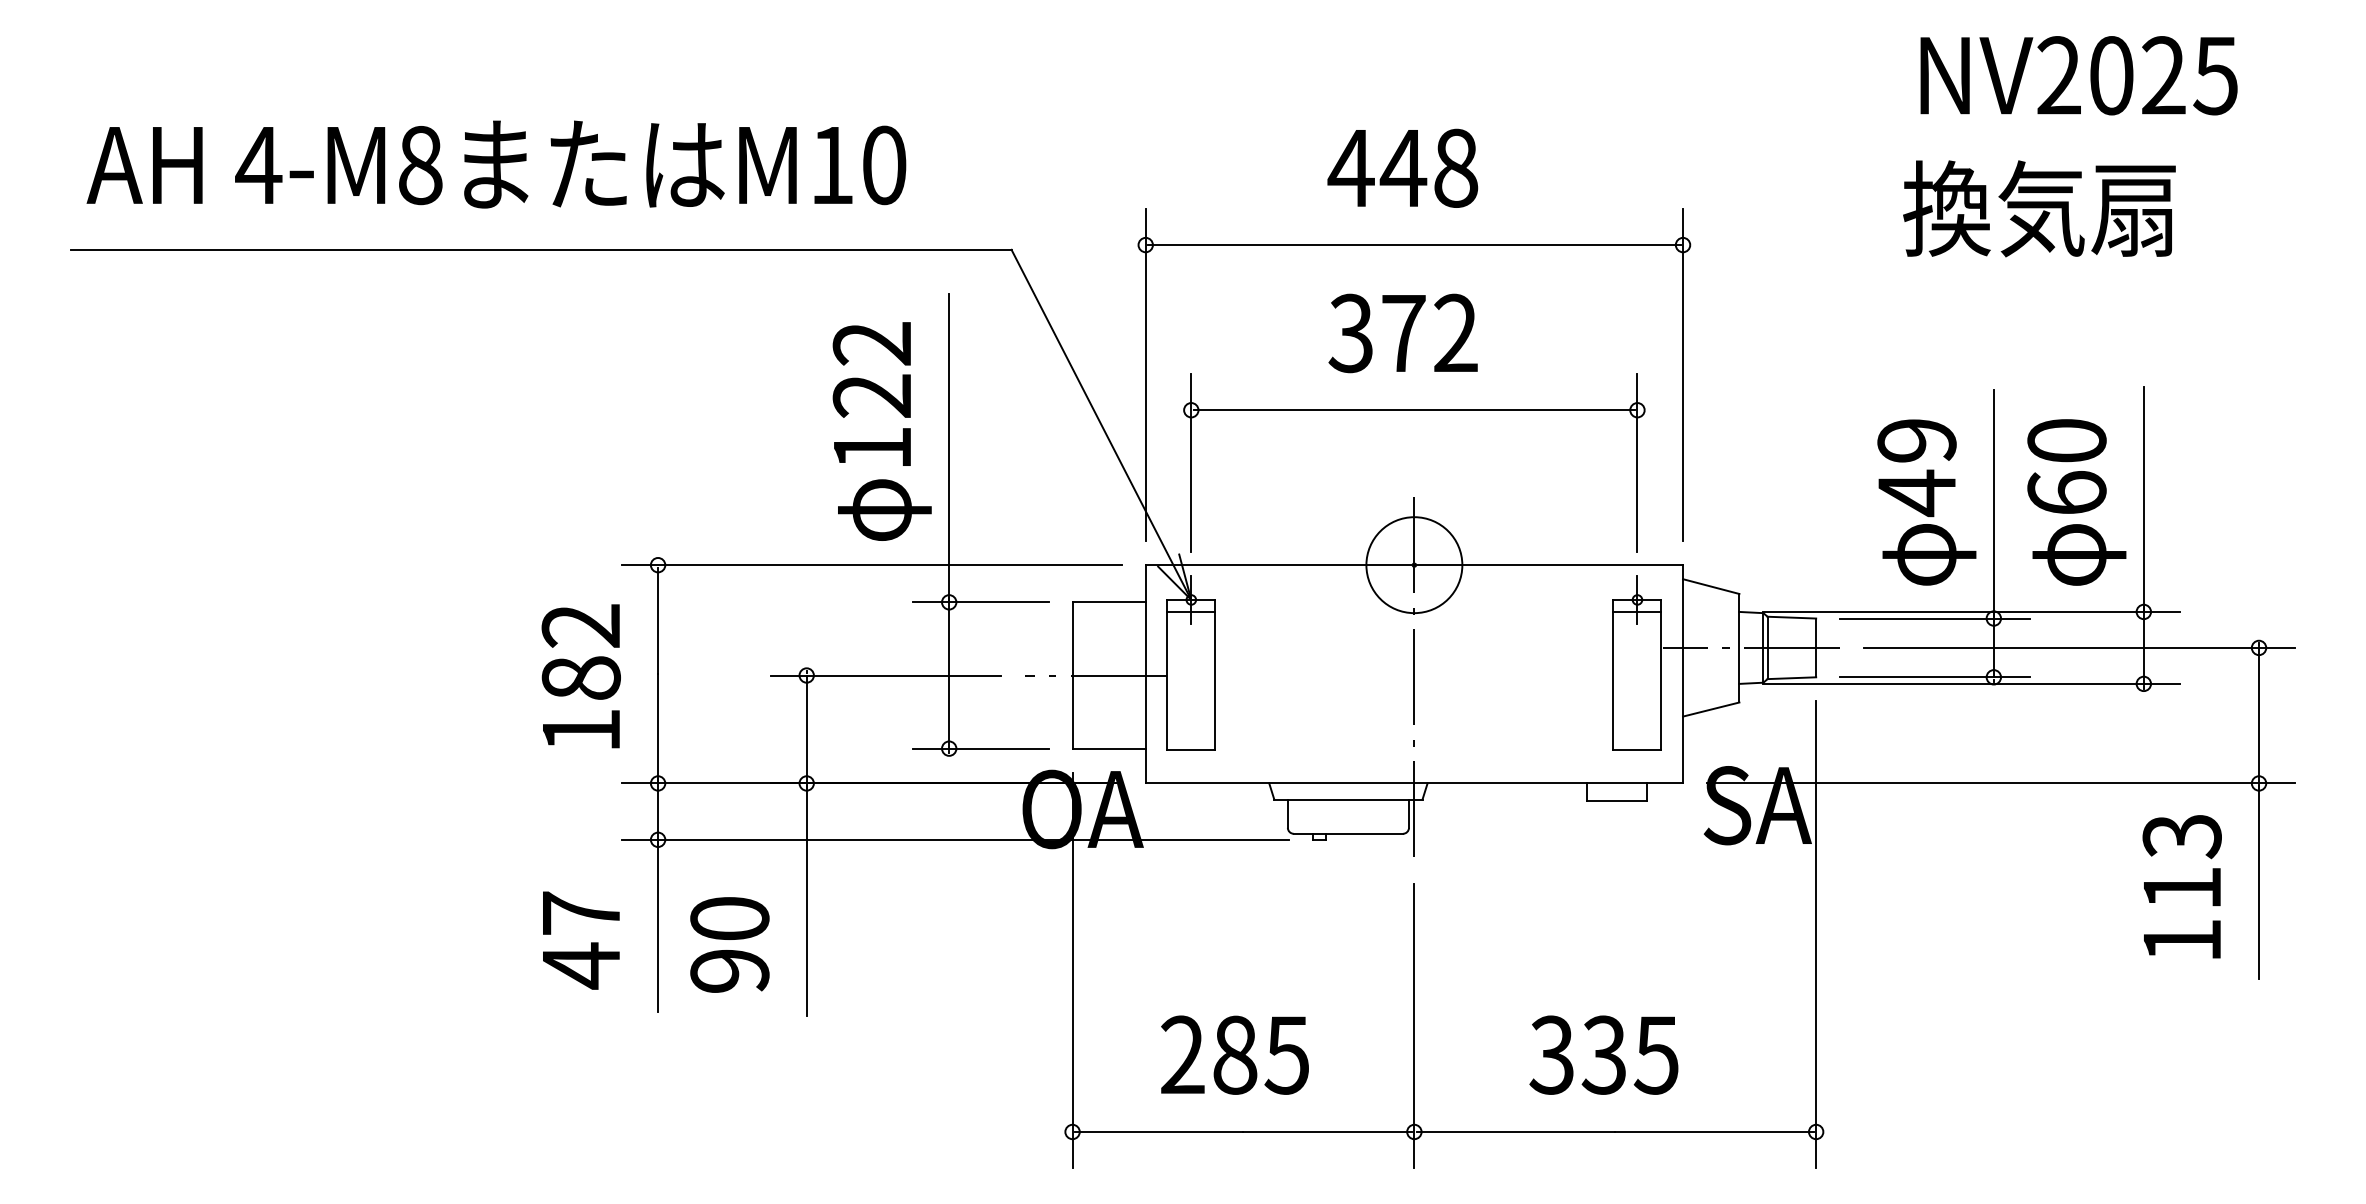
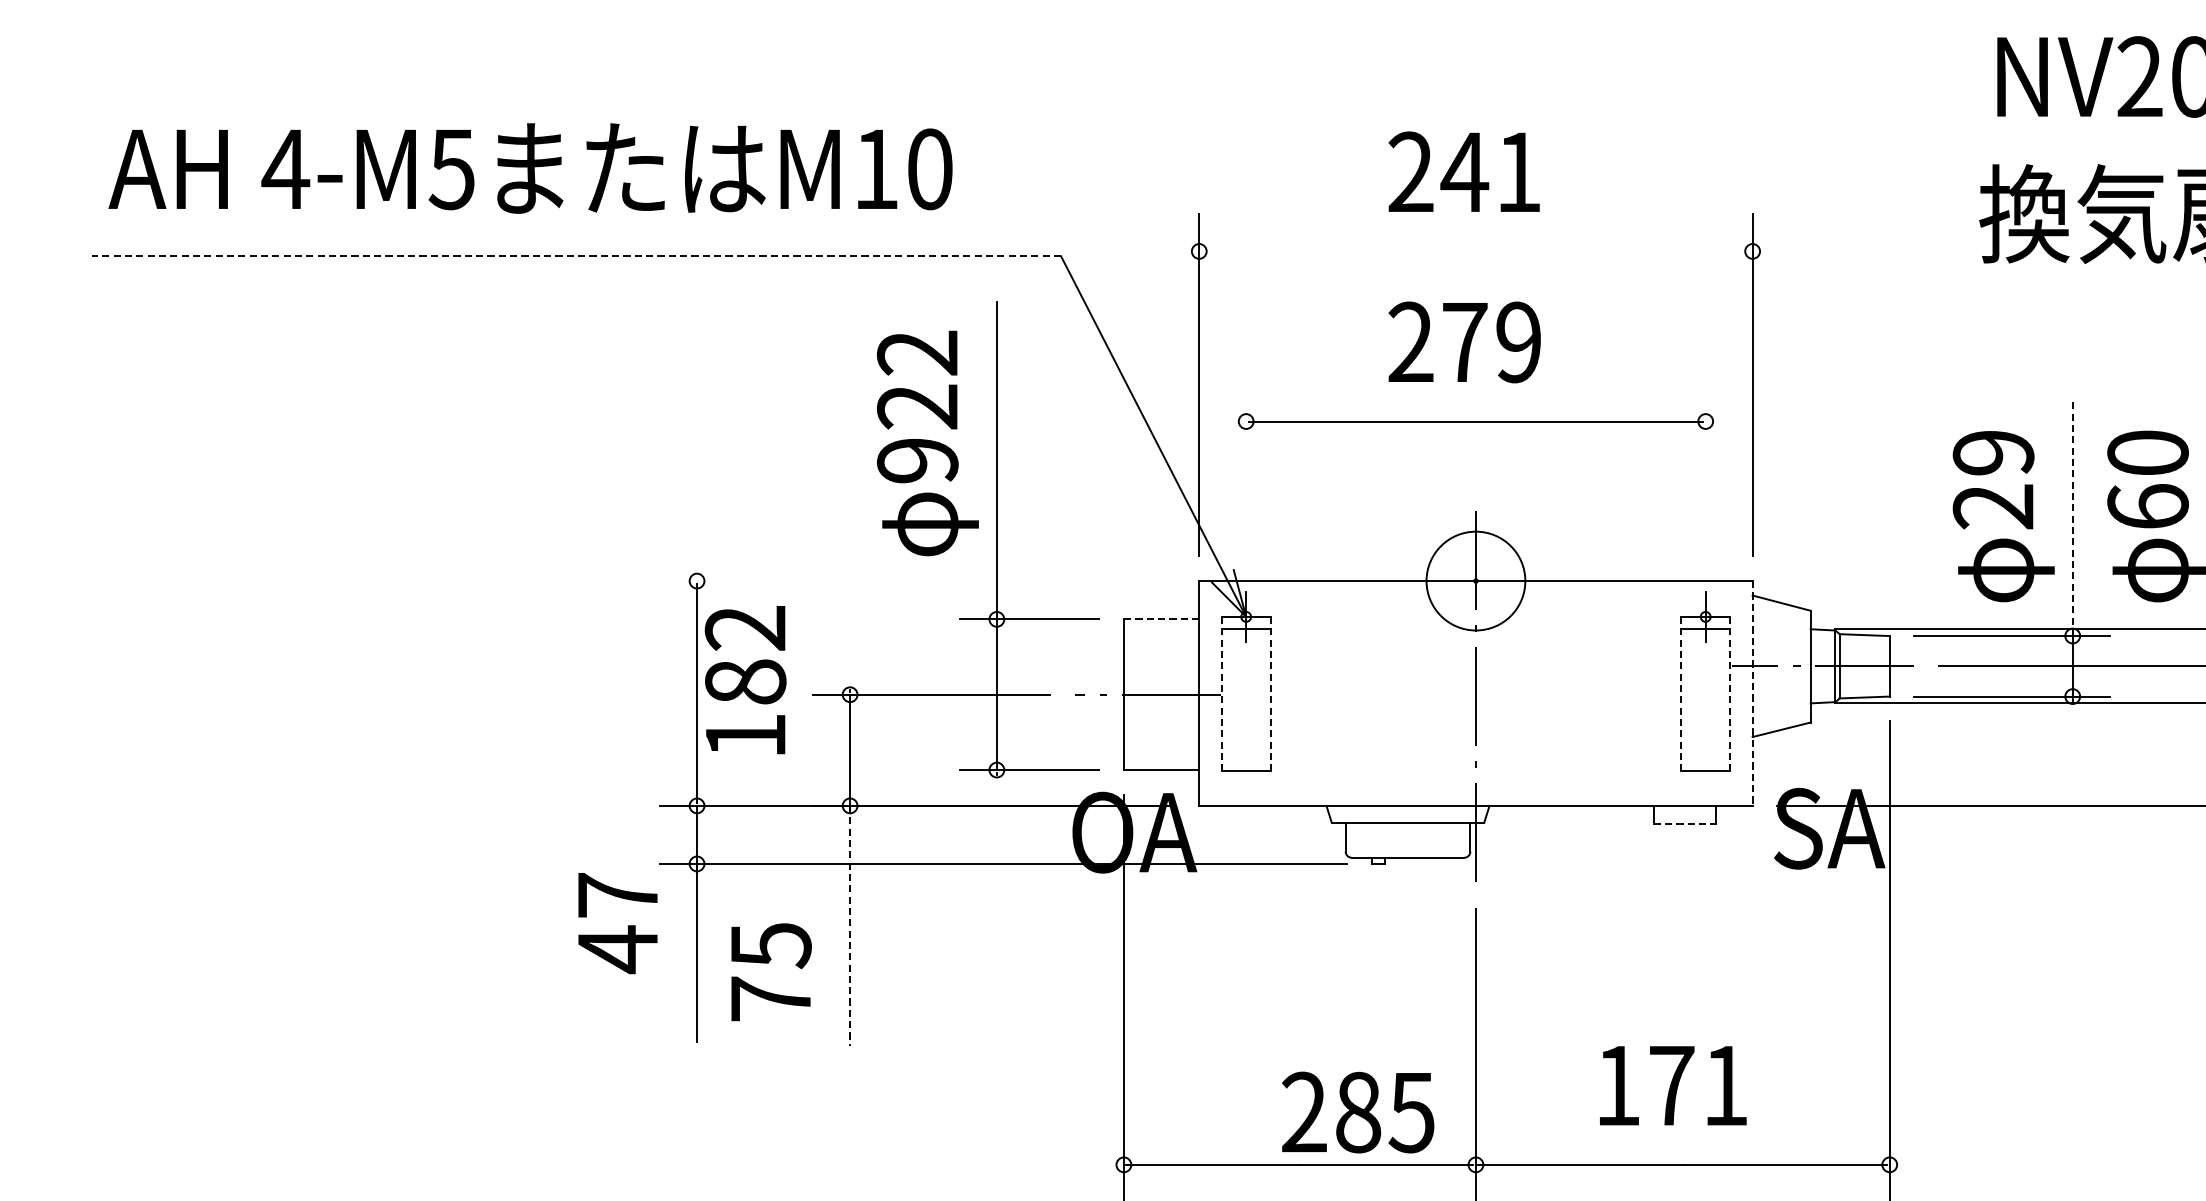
text: (419, 165) -> (451, 169), 4-M8 -> 4-M5
text: (1402, 167) -> (1463, 171), 448 -> 241
line: (1414, 245) -> (1476, 251), removed
line: (540, 249) -> (575, 255), solid -> dashed
text: (1402, 333) -> (1463, 342), 372 -> 279
text: (872, 448) -> (917, 460), 122 -> 922
line: (1191, 462) -> (1246, 475), removed
line: (1637, 462) -> (1705, 475), removed
text: (1916, 493) -> (1993, 507), 49 -> 29
line: (1993, 503) -> (2072, 517), solid -> dashed
line: (871, 565) -> (916, 581), removed
line: (1109, 602) -> (1161, 619), solid -> dashed
line: (1167, 674) -> (1221, 693), solid -> dashed
line: (1215, 674) -> (1271, 693), solid -> dashed
line: (1613, 674) -> (1681, 693), solid -> dashed
line: (1661, 674) -> (1730, 693), solid -> dashed
line: (1683, 674) -> (1753, 693), solid -> dashed
text: (580, 676) -> (744, 680), moved
line: (1617, 800) -> (1685, 823), solid -> dashed
line: (806, 900) -> (849, 926), solid -> dashed
text: (581, 940) -> (618, 923), moved
text: (729, 944) -> (770, 971), 90 -> 75
text: (1234, 1054) -> (1357, 1111), moved
text: (1603, 1054) -> (1670, 1085), 335 -> 171

